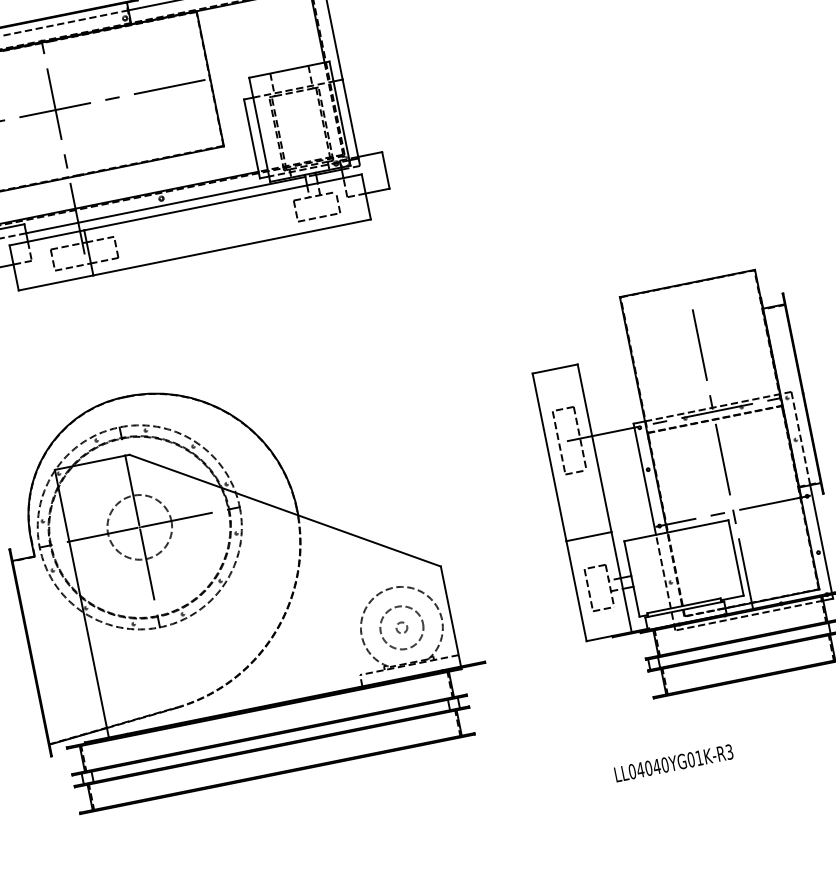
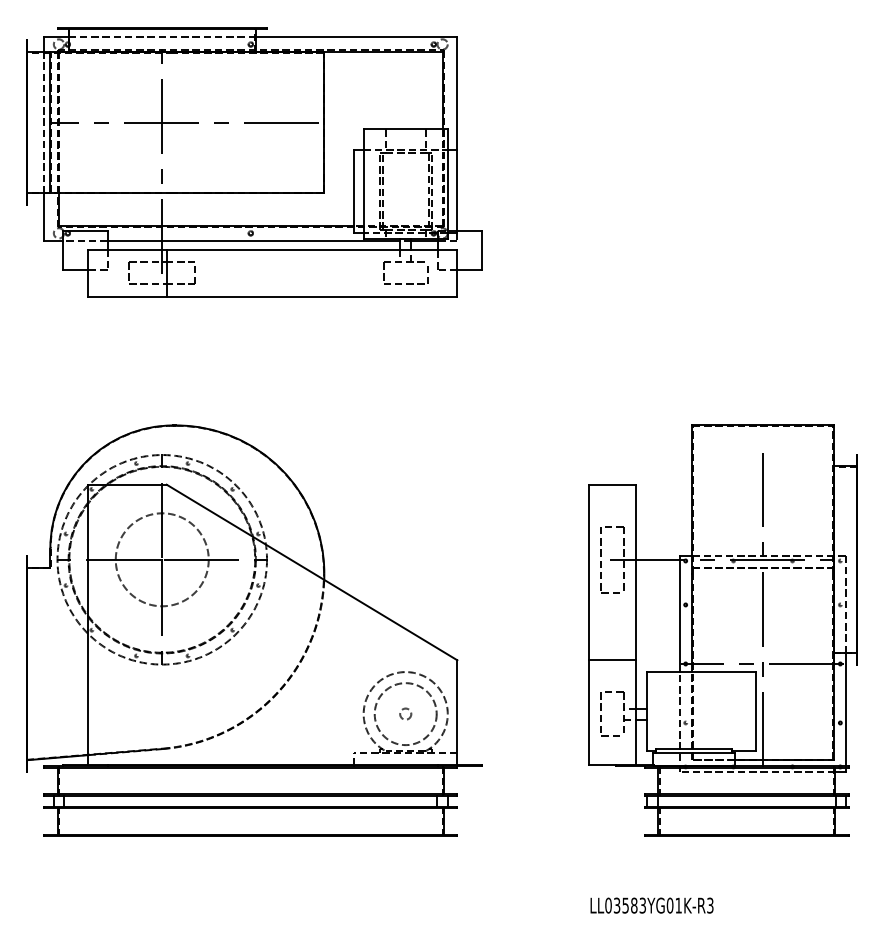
circle: (139, 527) -> (162, 559), size x1.4
circle: (401, 628) -> (405, 714), size x1.4
text: (652, 767) -> (629, 905), LL04040YG01K-R3 -> LL03583YG01K-R3

